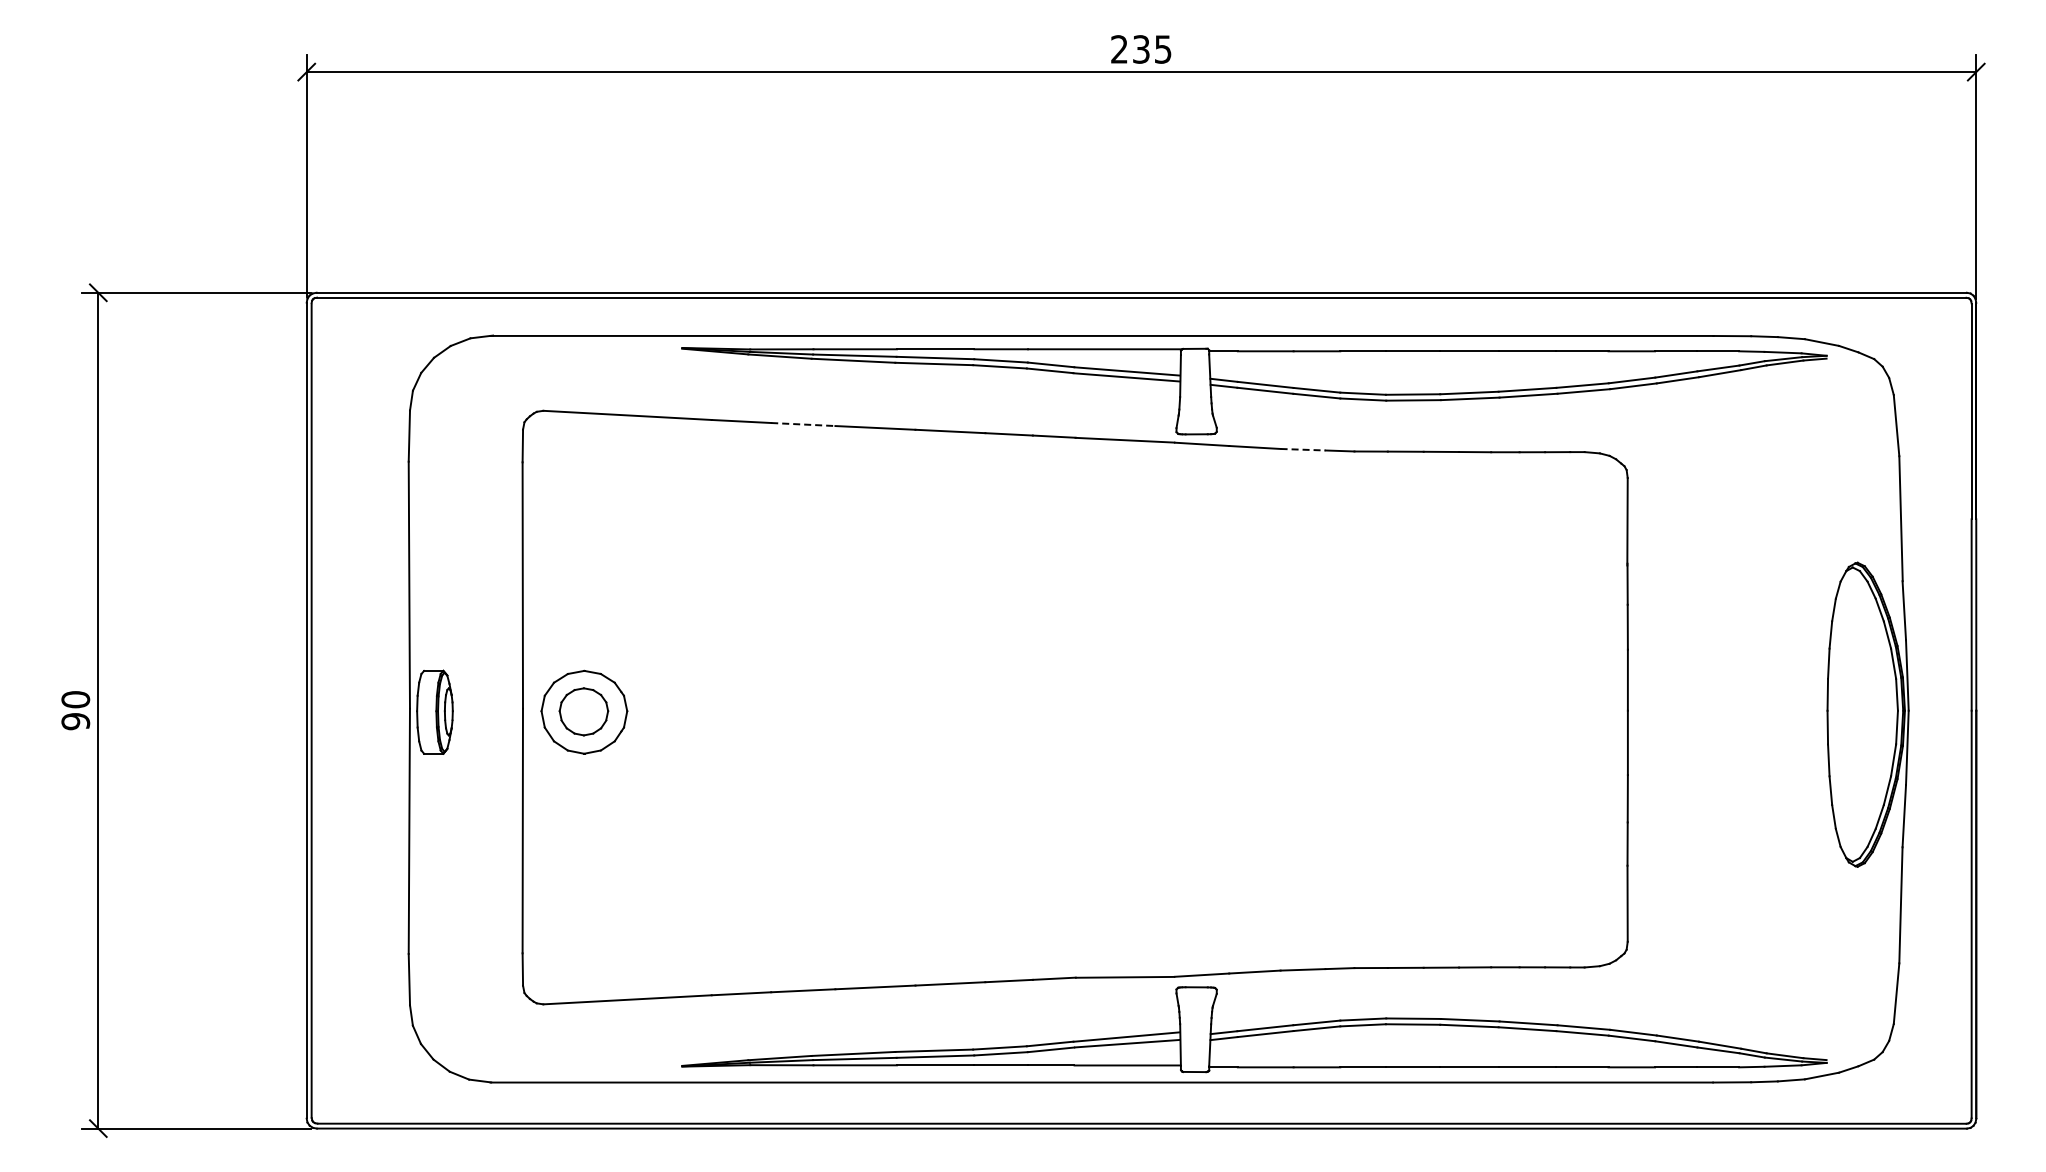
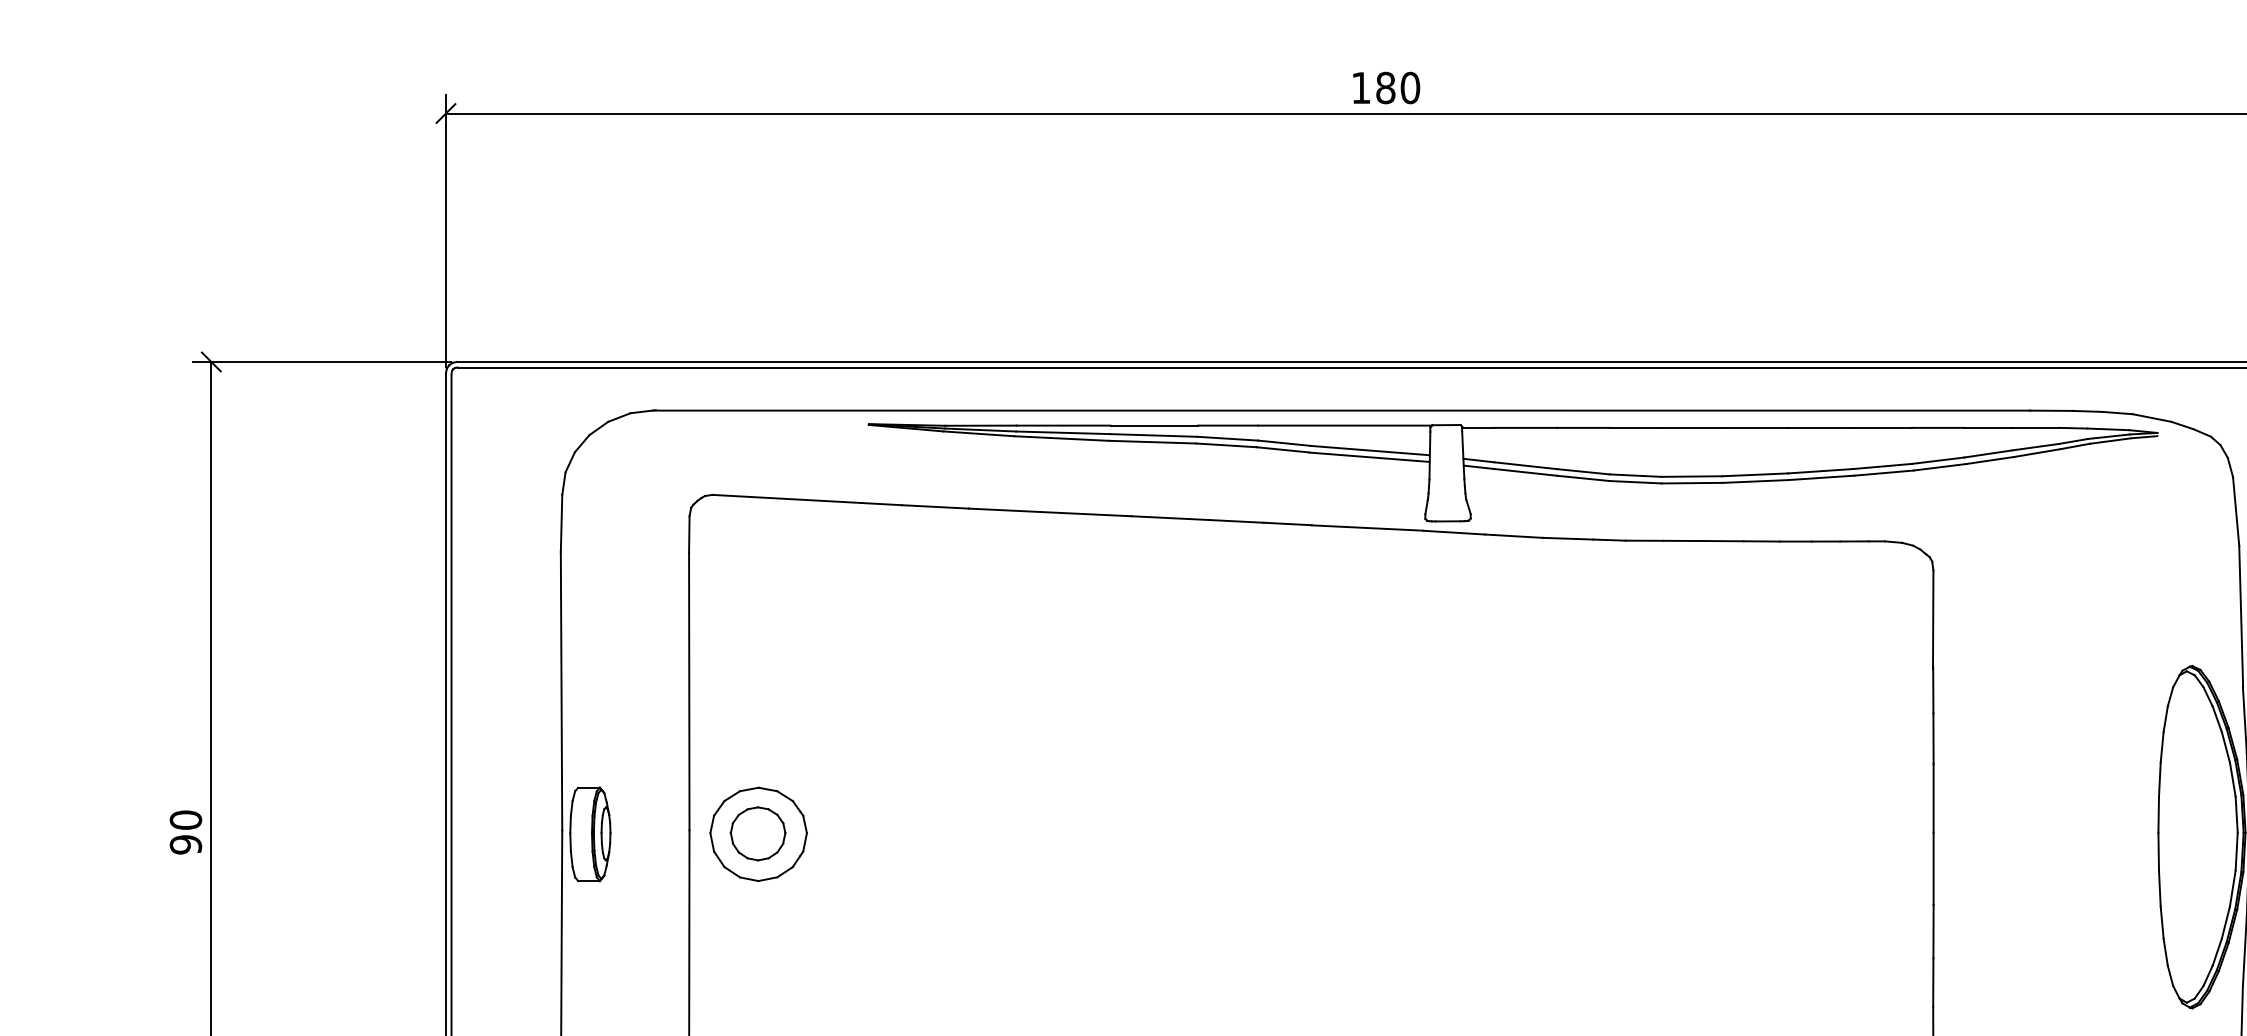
text: (1141, 49) -> (1385, 88), 235 -> 180
line: (803, 424) -> (1005, 510), dashed -> solid
line: (1303, 449) -> (1568, 538), dashed -> solid

